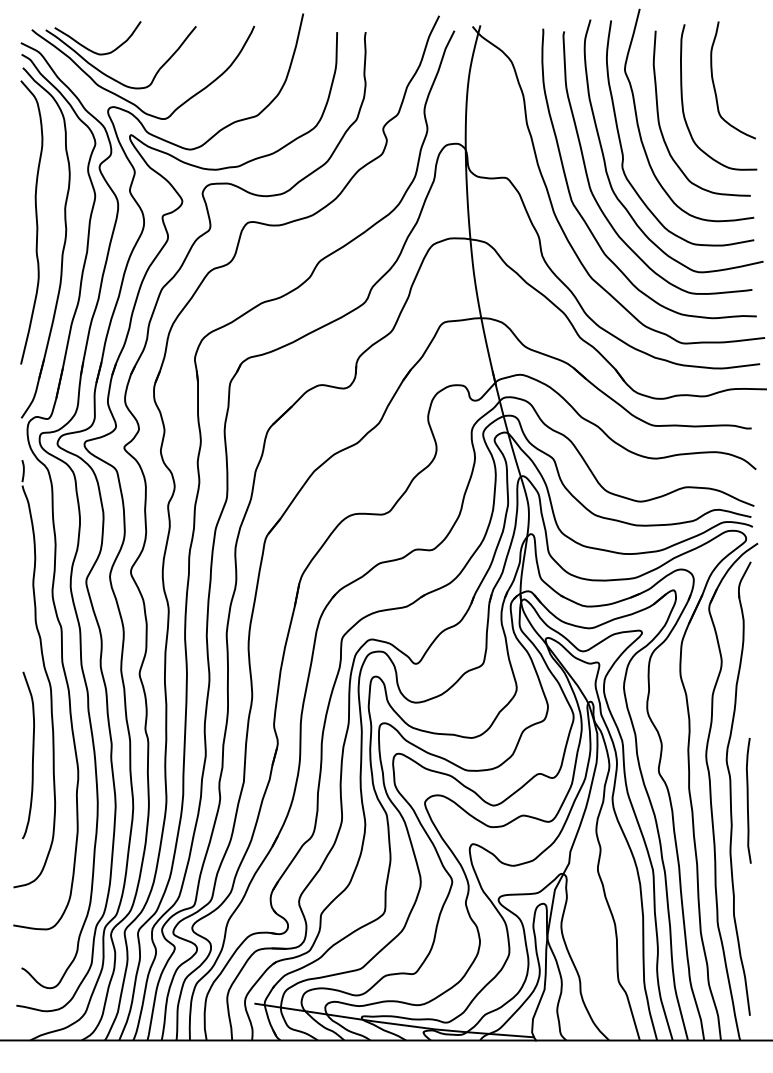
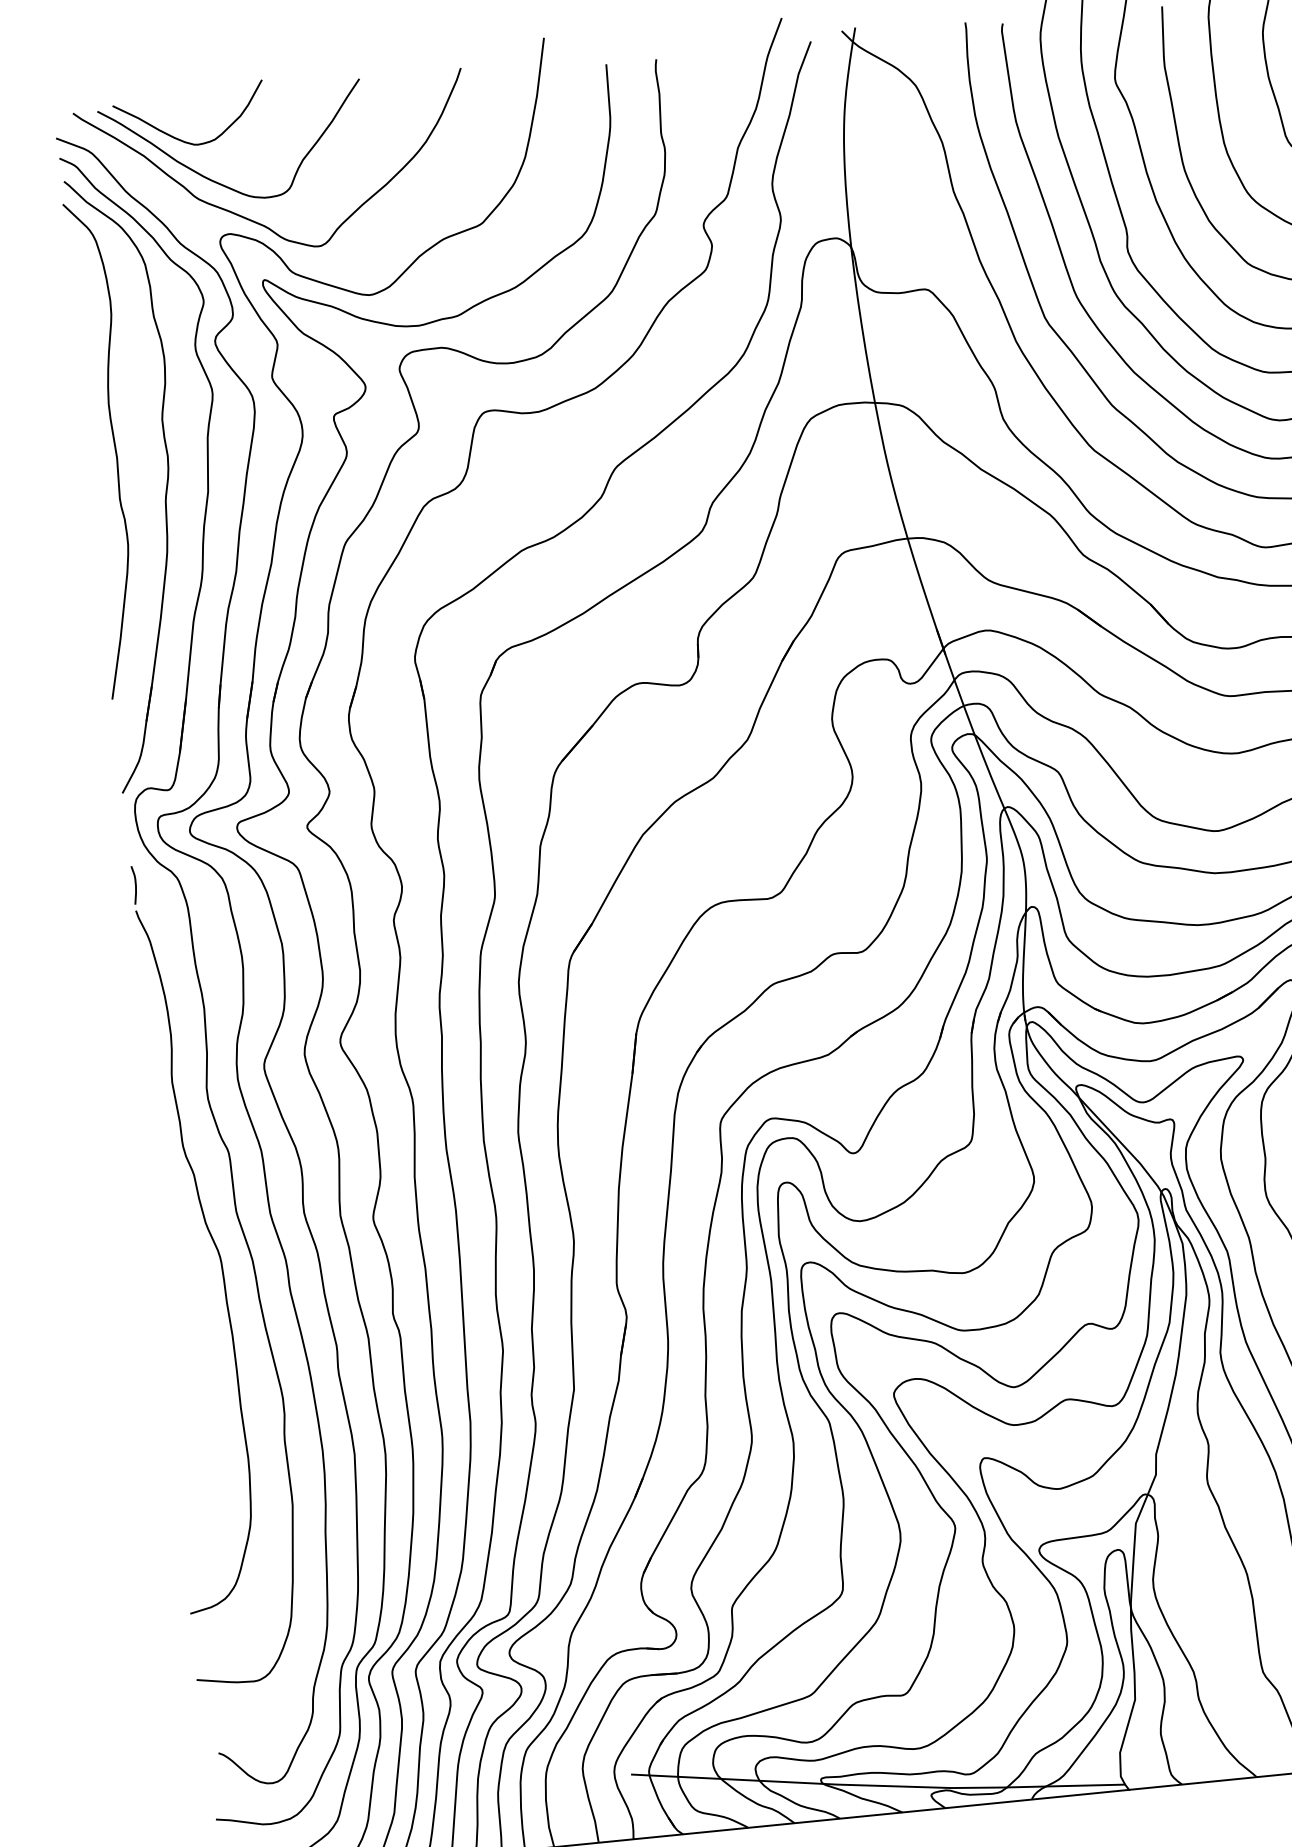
curve: (32, 755) -> (200, 1380), removed

